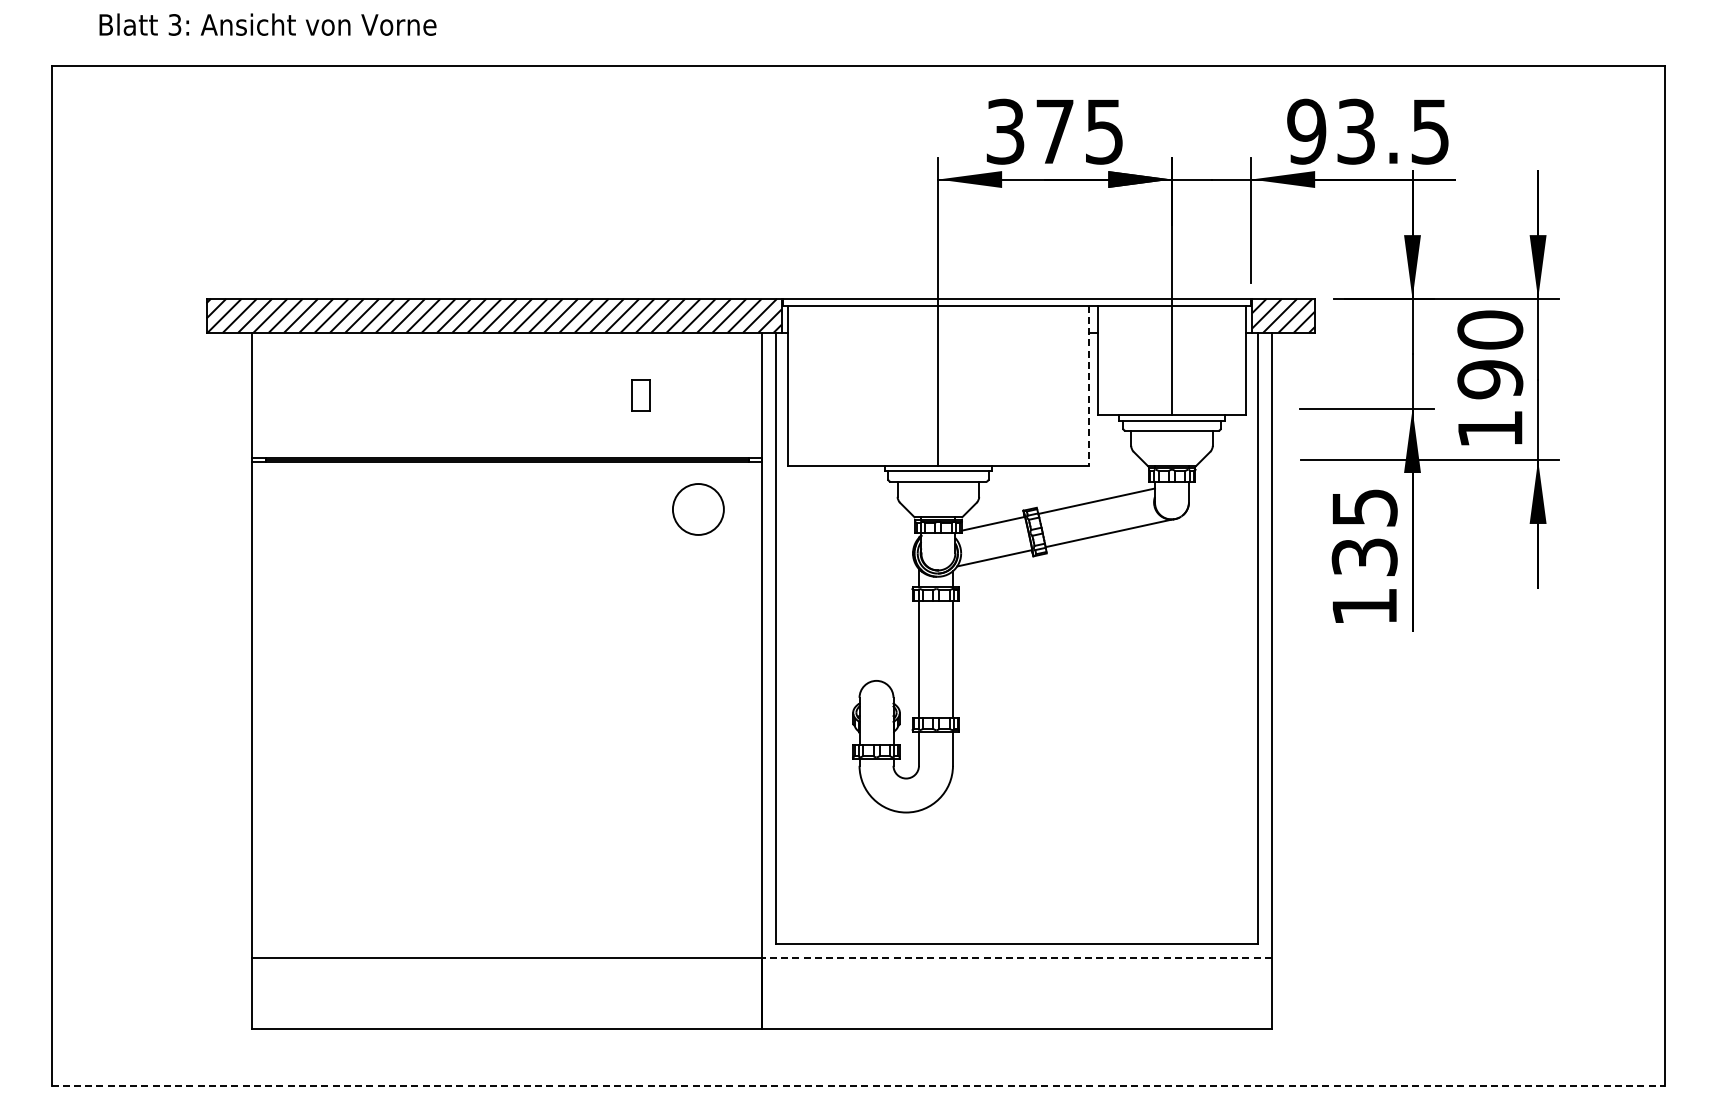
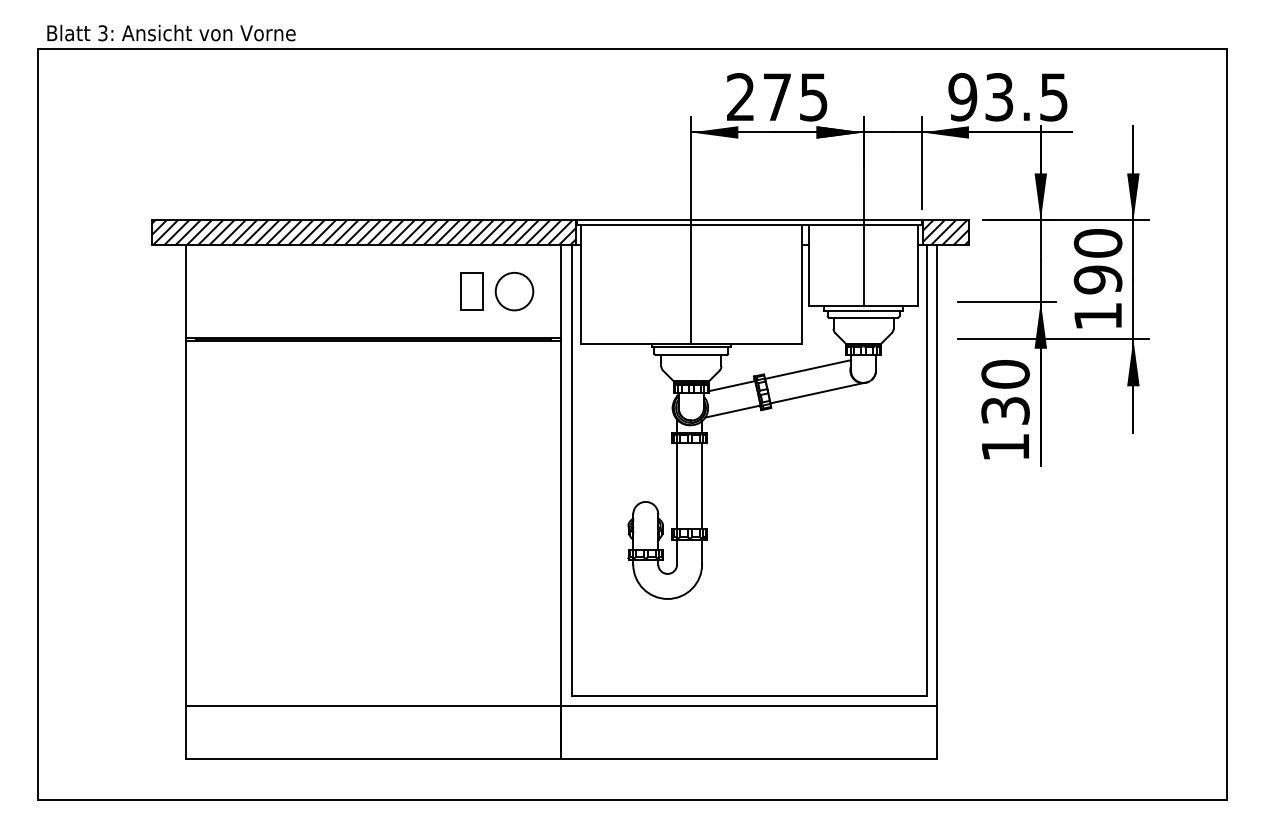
text: (267, 24) -> (171, 32), moved
text: (1005, 131) -> (740, 97), 375 -> 275
line: (1088, 386) -> (802, 284), dashed -> solid
part: (640, 395) -> (471, 291), size x1.67
text: (1364, 507) -> (1005, 374), 135 -> 130
circle: (698, 509) -> (514, 291), moved
line: (1016, 958) -> (748, 706), dashed -> solid
line: (858, 1085) -> (632, 800), dashed -> solid

